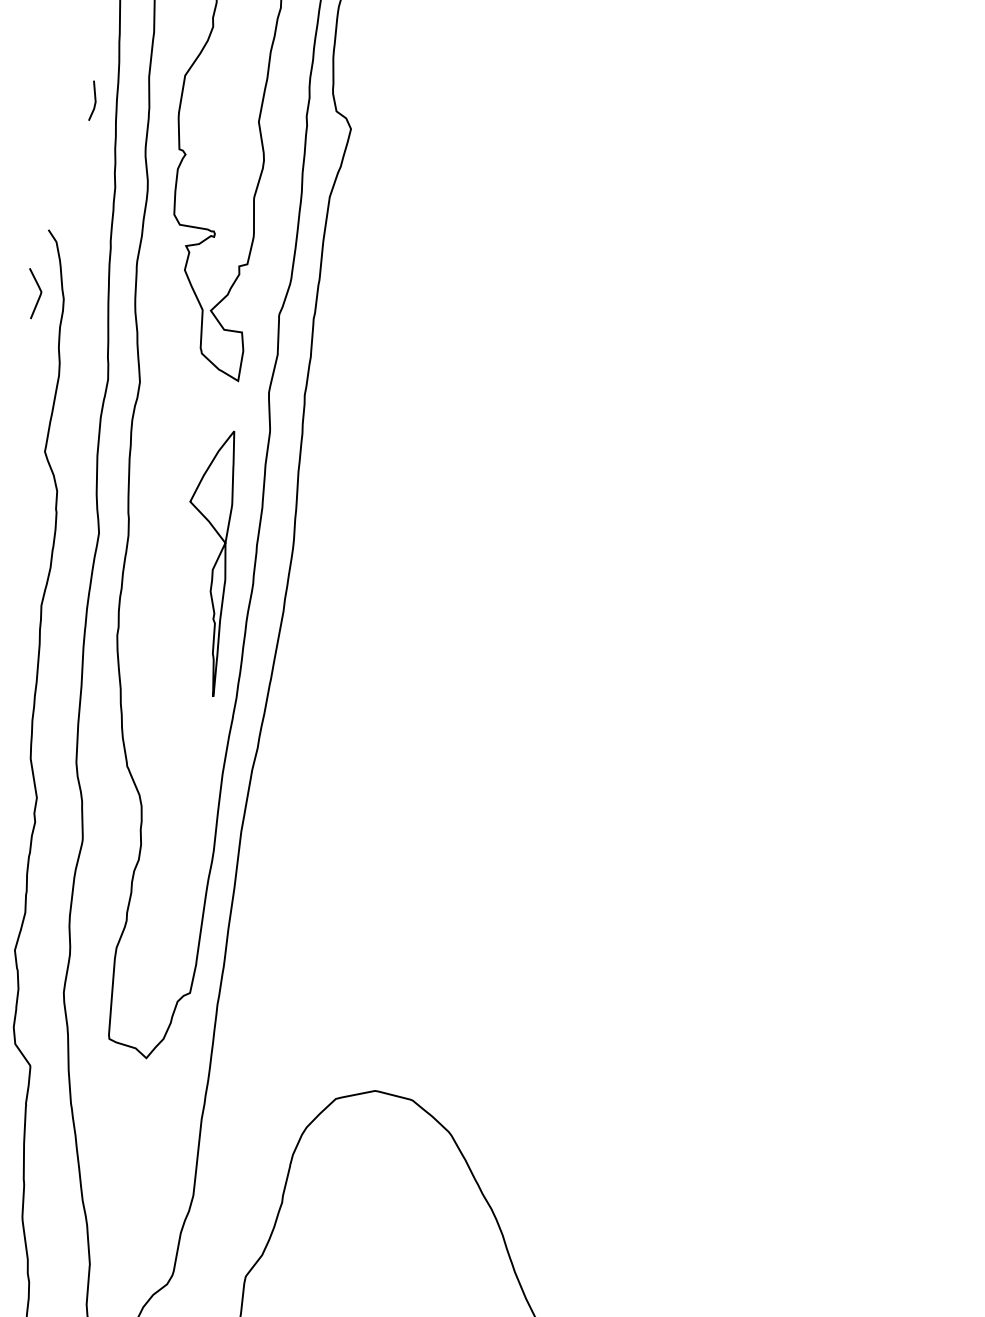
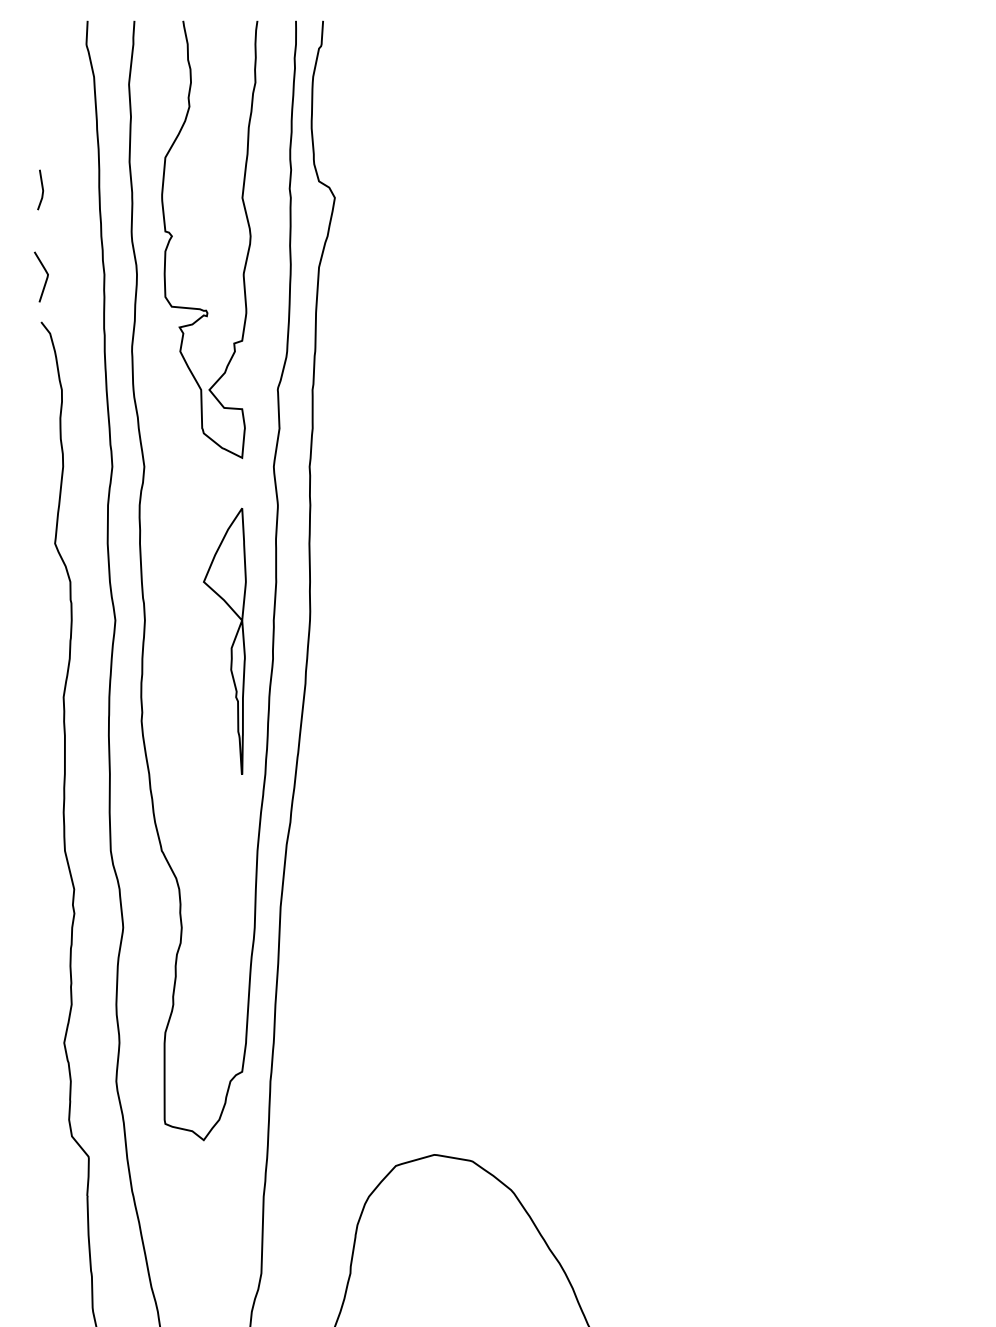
line: (94, 99) -> (41, 188), moved
line: (39, 293) -> (46, 276), moved

